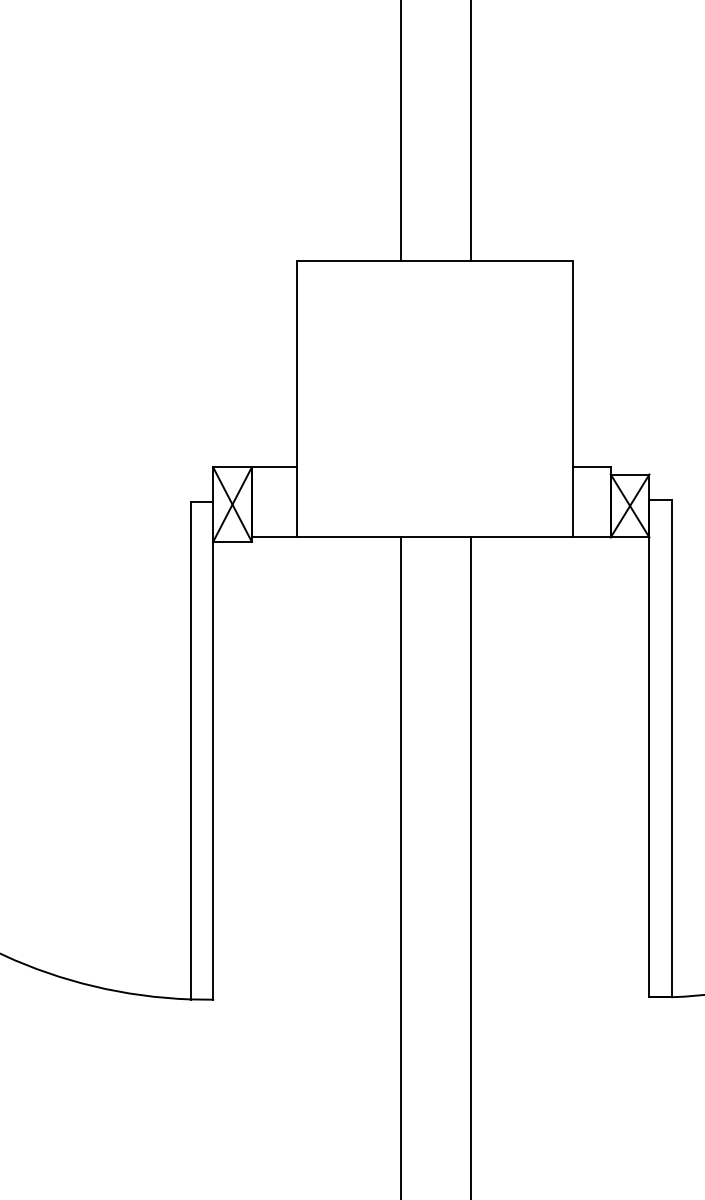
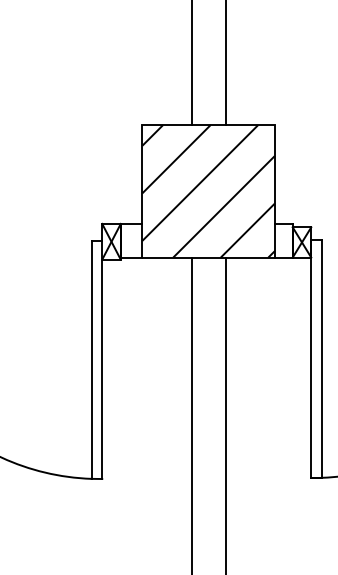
hatch: (434, 399) -> (208, 191), added

